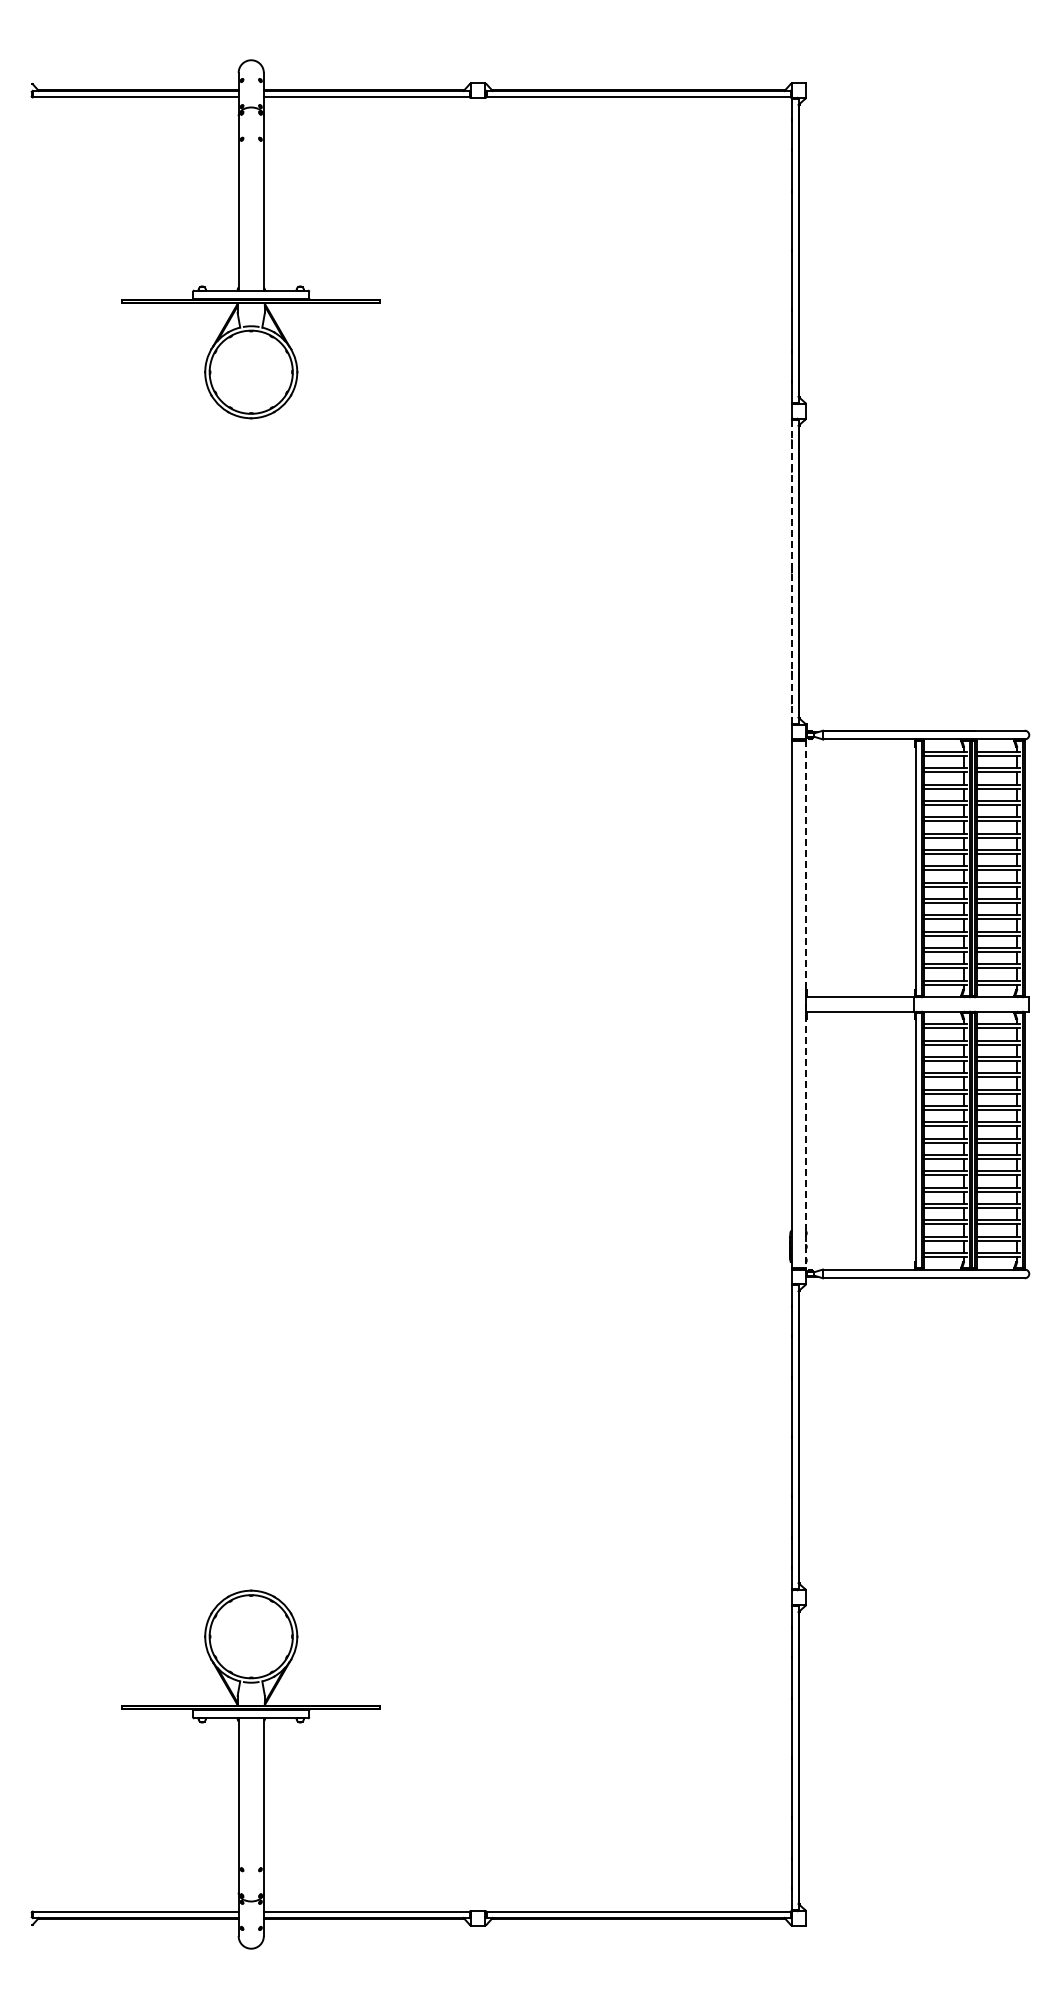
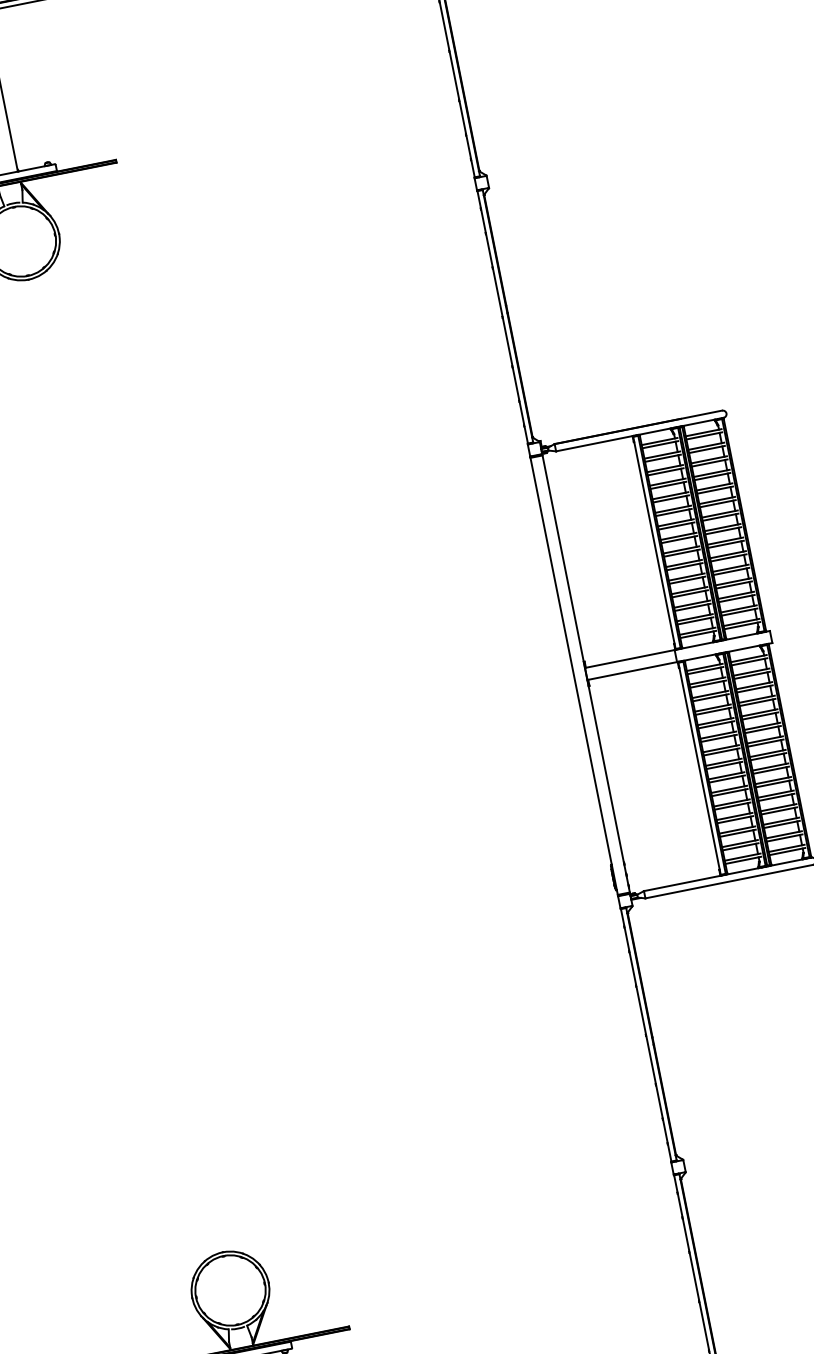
line: (792, 572) -> (503, 317), dashed -> solid
line: (806, 1004) -> (586, 673), dashed -> solid

